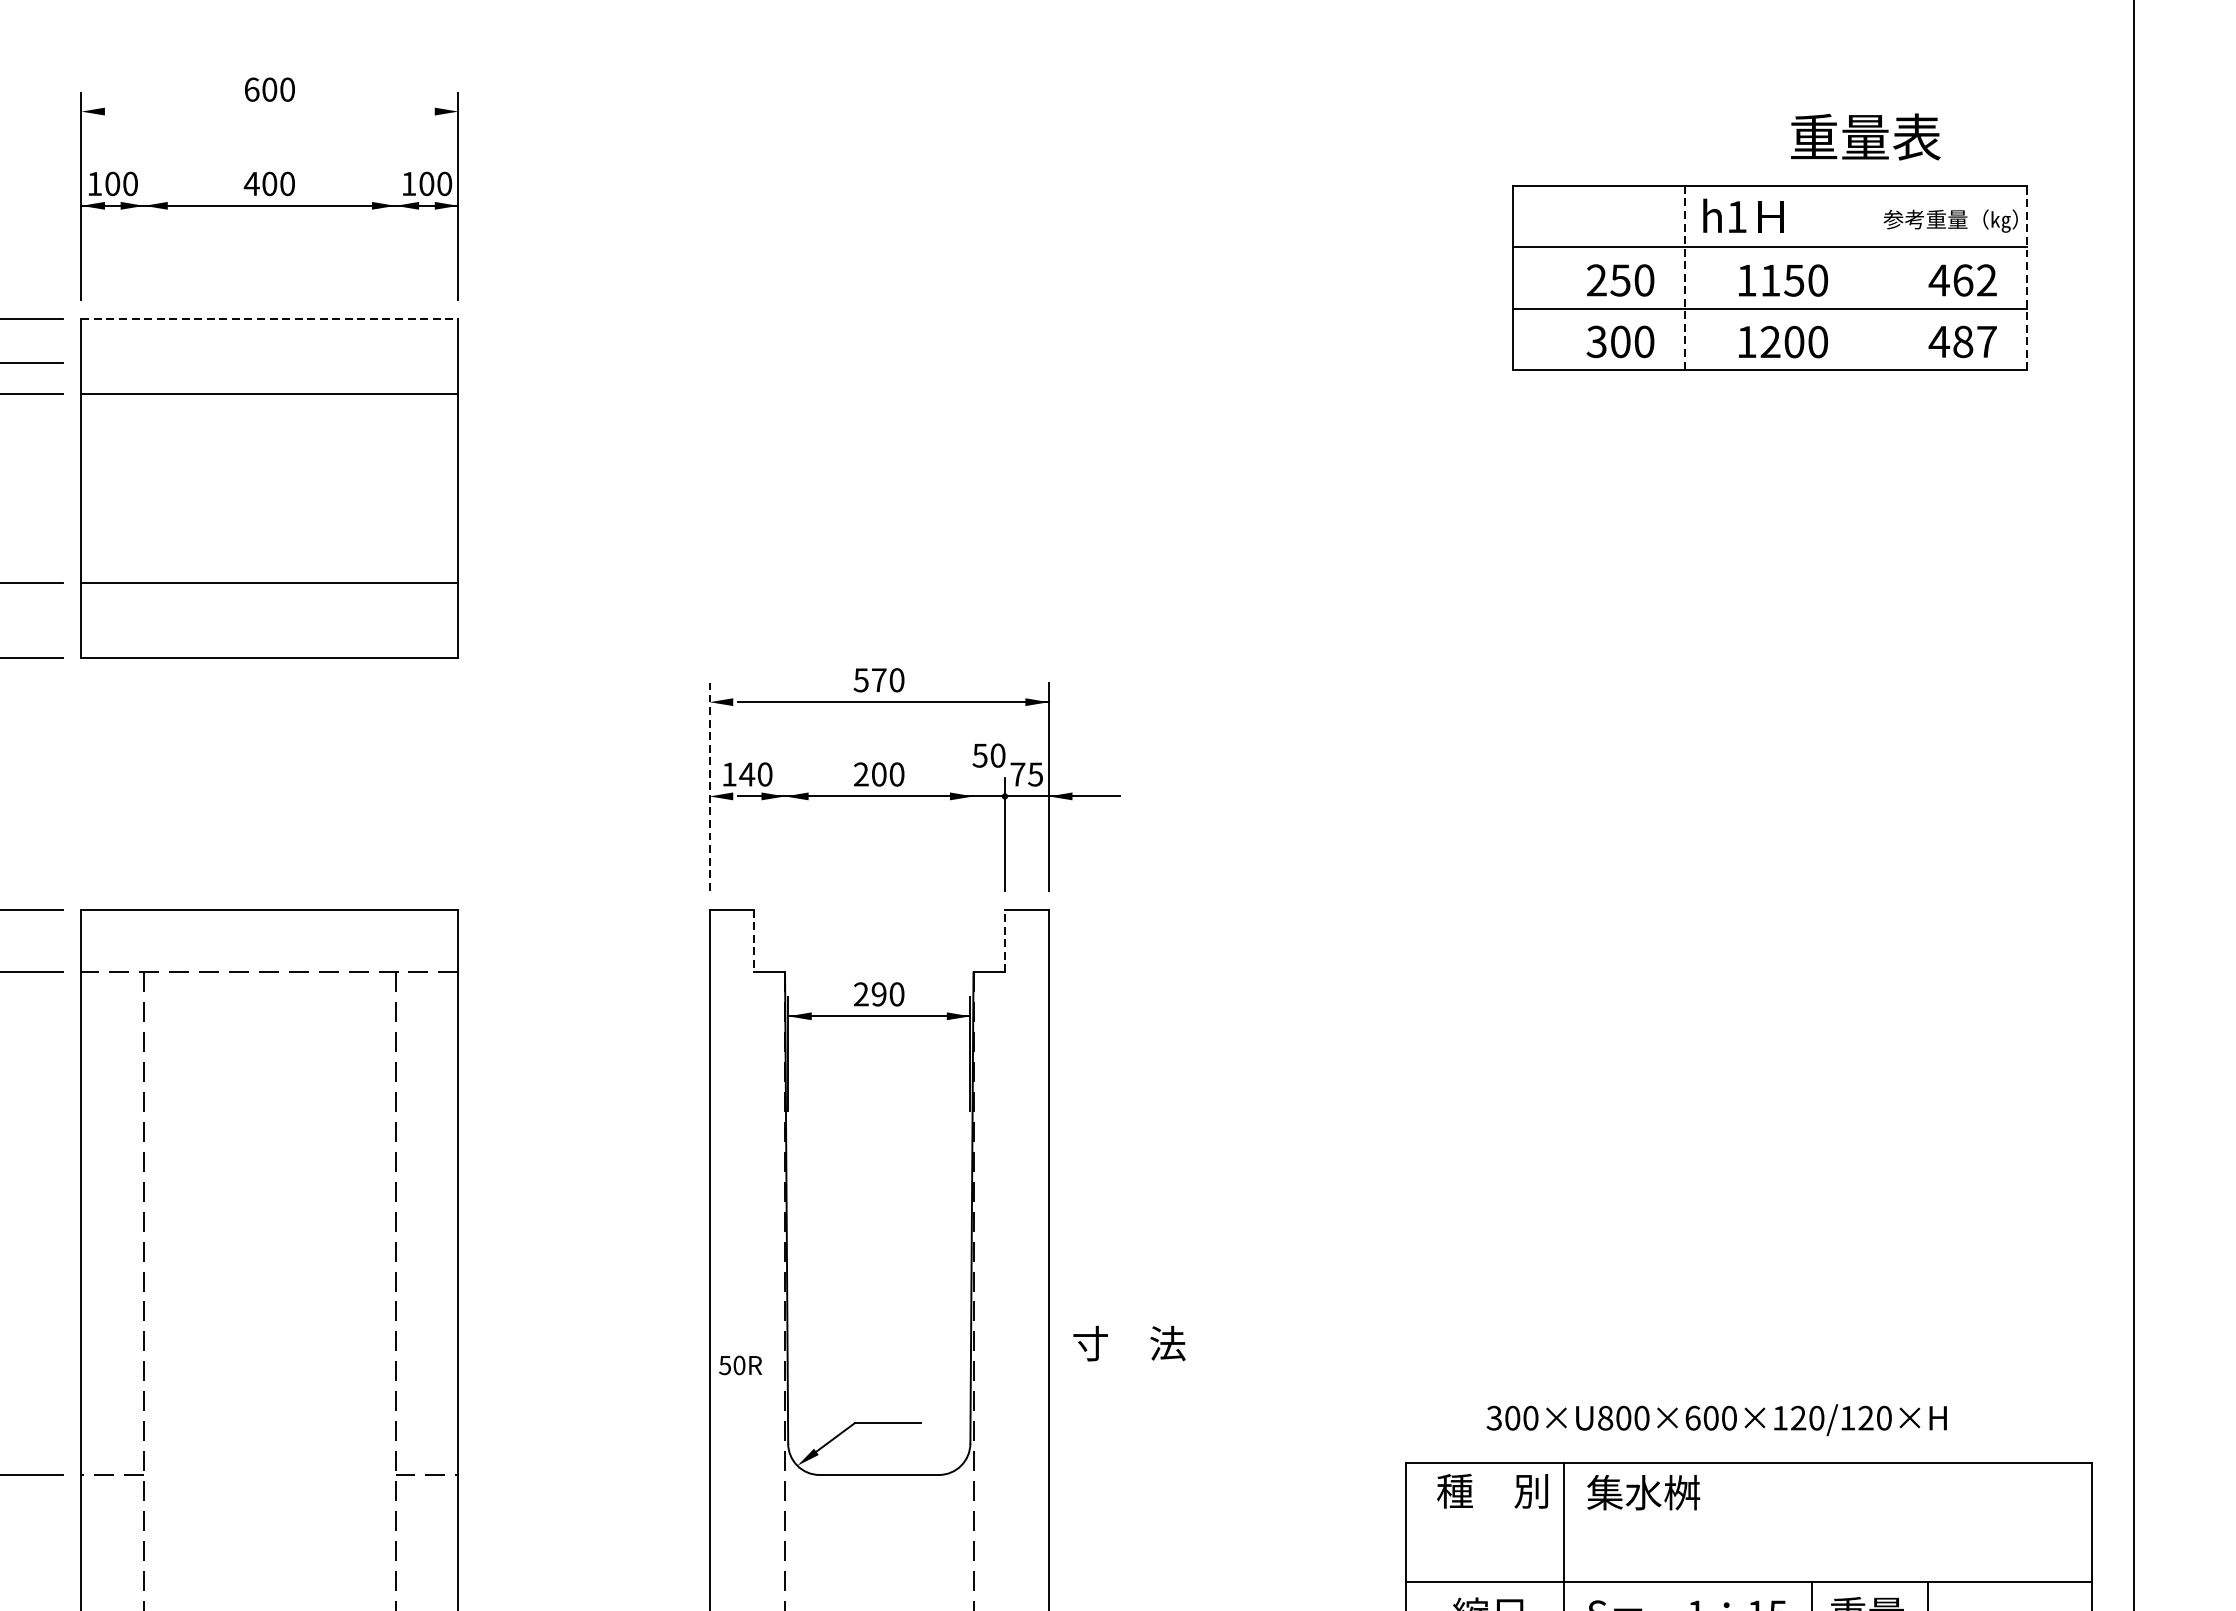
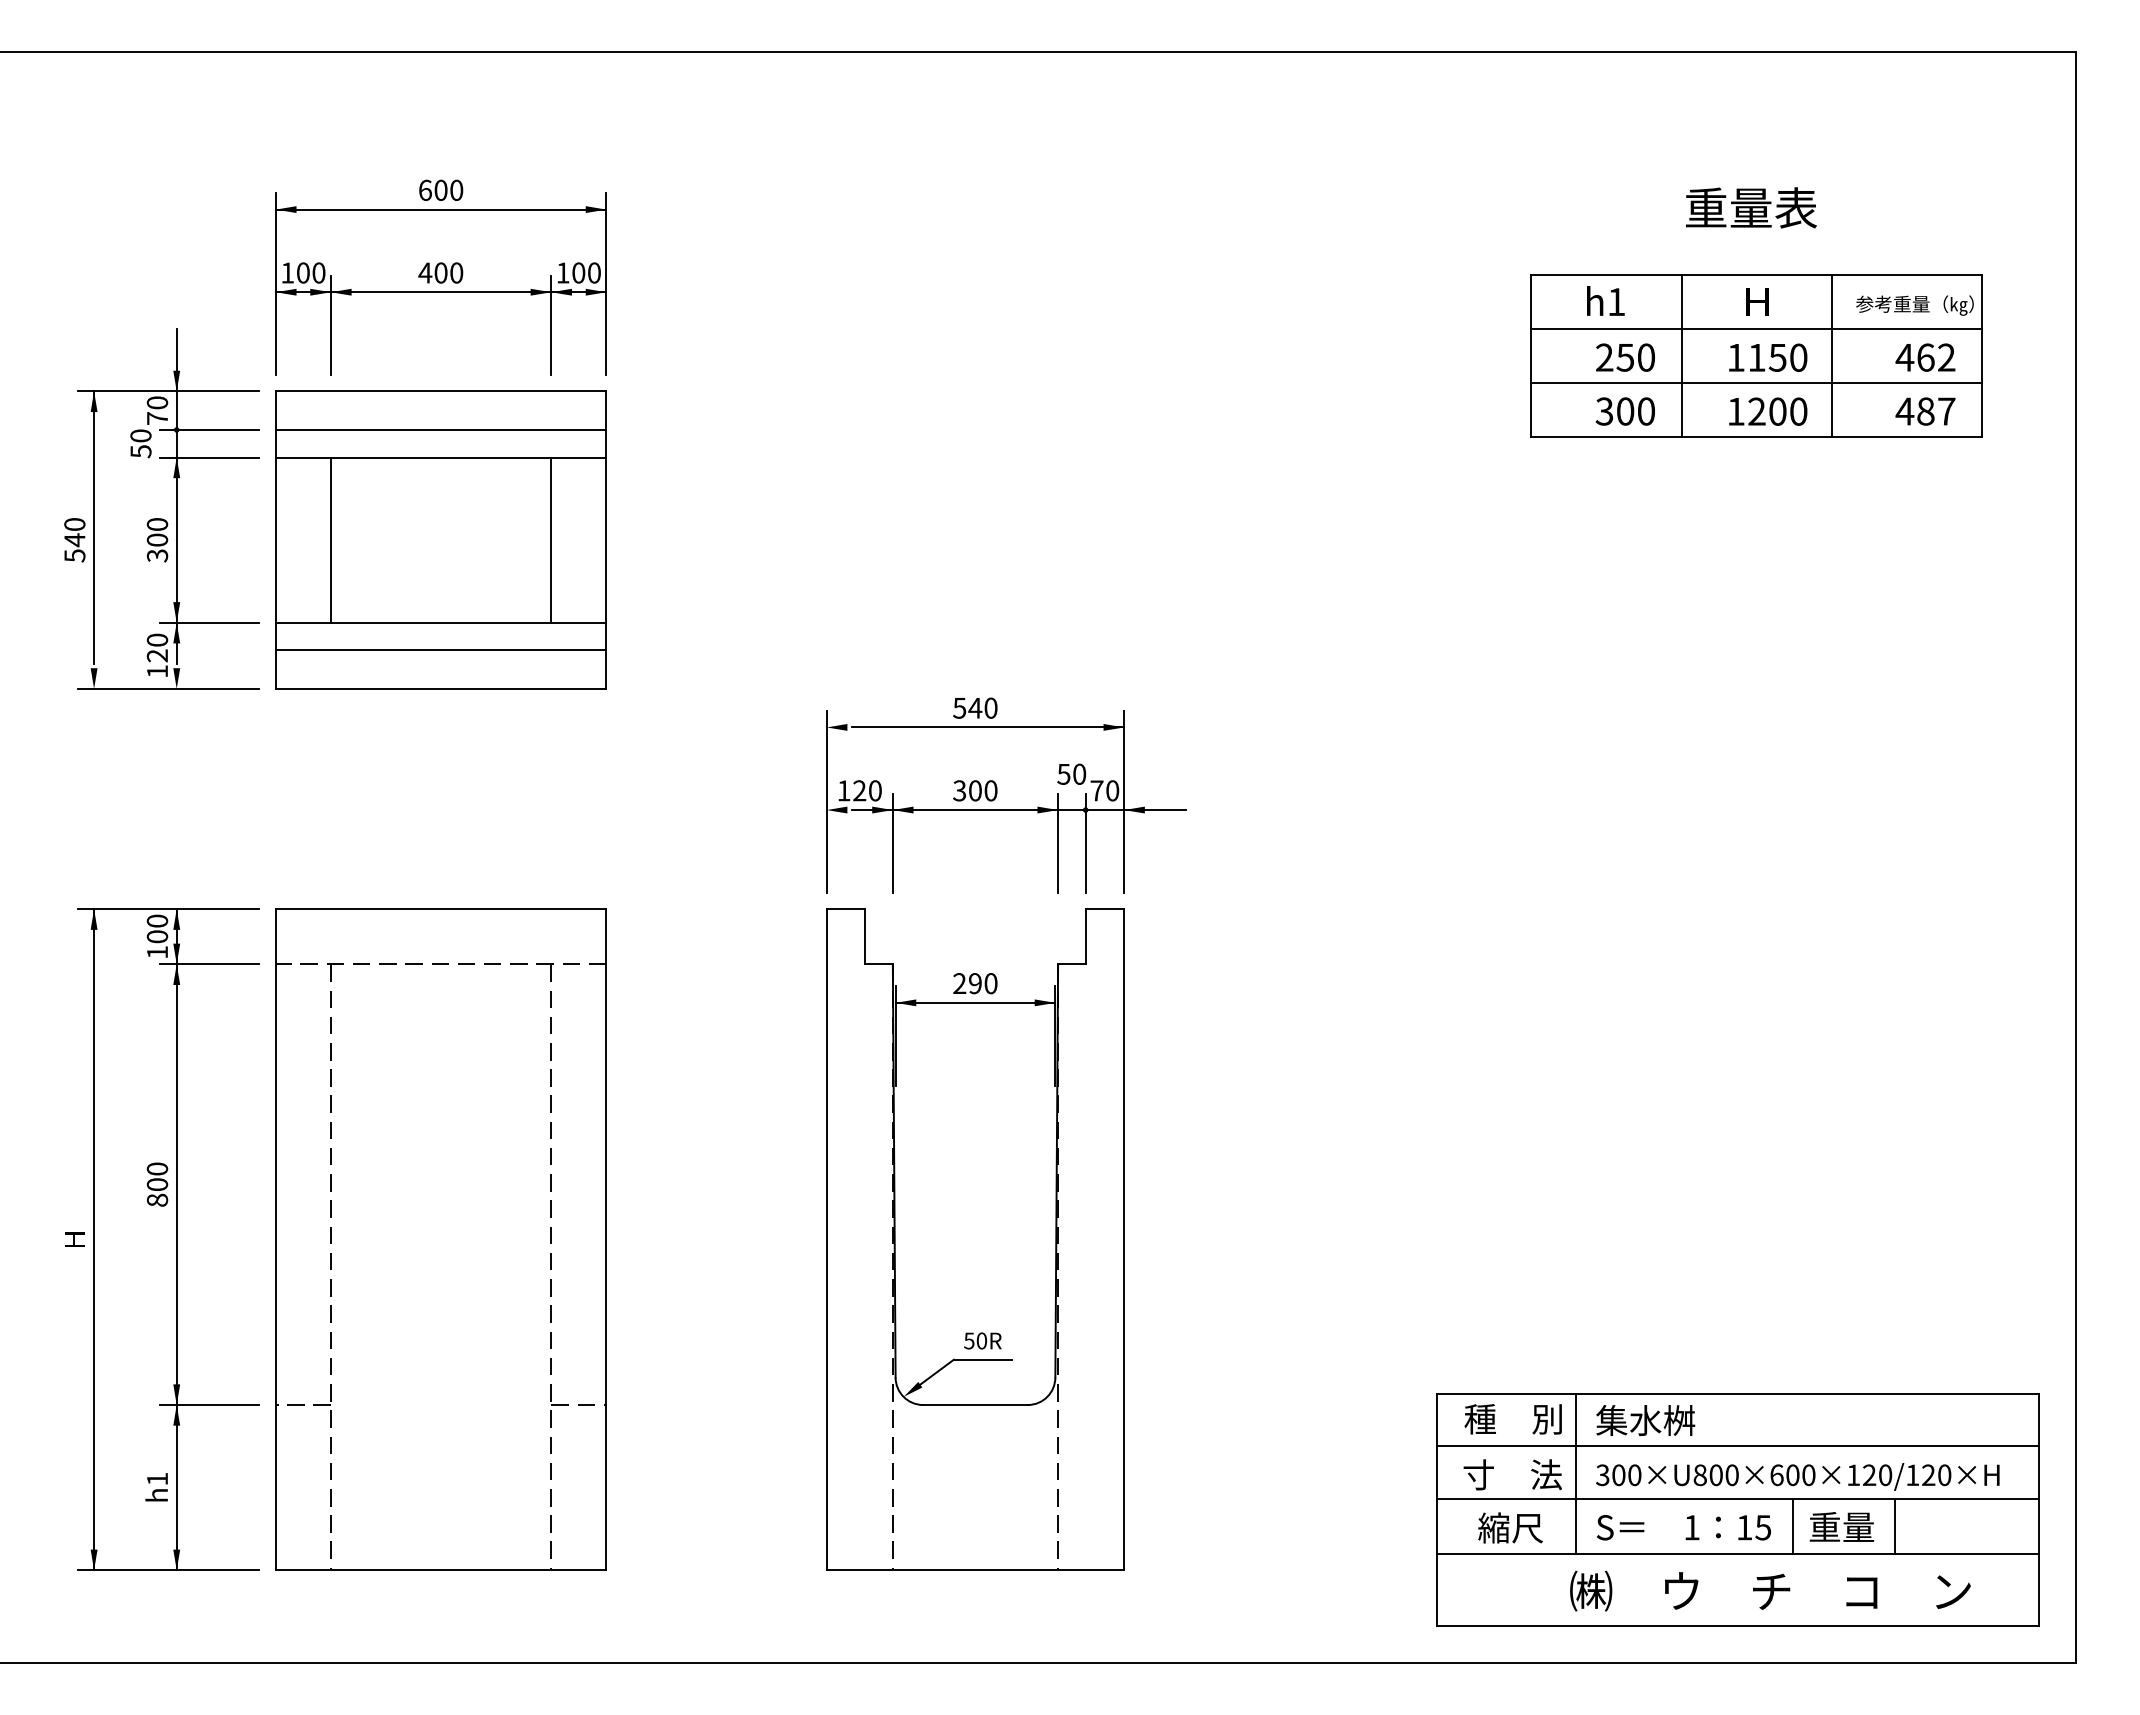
line: (269, 111) -> (440, 209), added
text: (1865, 136) -> (1751, 207), moved
text: (1724, 215) -> (1605, 300), moved
line: (143, 242) -> (330, 324), added
line: (395, 242) -> (551, 324), added
line: (1684, 277) -> (1681, 355), dashed -> solid
line: (1855, 277) -> (1831, 355), added
line: (2026, 277) -> (1981, 355), dashed -> solid
line: (270, 319) -> (441, 391), dashed -> solid
line: (269, 362) -> (440, 429), added
line: (143, 487) -> (330, 539), added
line: (395, 487) -> (551, 539), added
line: (269, 614) -> (440, 650), added
text: (879, 680) -> (975, 708), 570 -> 540
text: (747, 774) -> (859, 790), 140 -> 120
text: (861, 774) -> (959, 790), 200 -> 300
text: (1035, 774) -> (1112, 790), 75 -> 70
line: (709, 786) -> (826, 801), dashed -> solid
line: (784, 833) -> (892, 842), added
line: (973, 833) -> (1058, 842), added
line: (753, 940) -> (865, 936), dashed -> solid
line: (1004, 940) -> (1085, 936), dashed -> solid
text: (1129, 1343) -> (1512, 1474), moved
text: (740, 1364) -> (982, 1340), moved
text: (1716, 1419) -> (1797, 1476), moved
line: (1748, 1522) -> (1737, 1446), added

